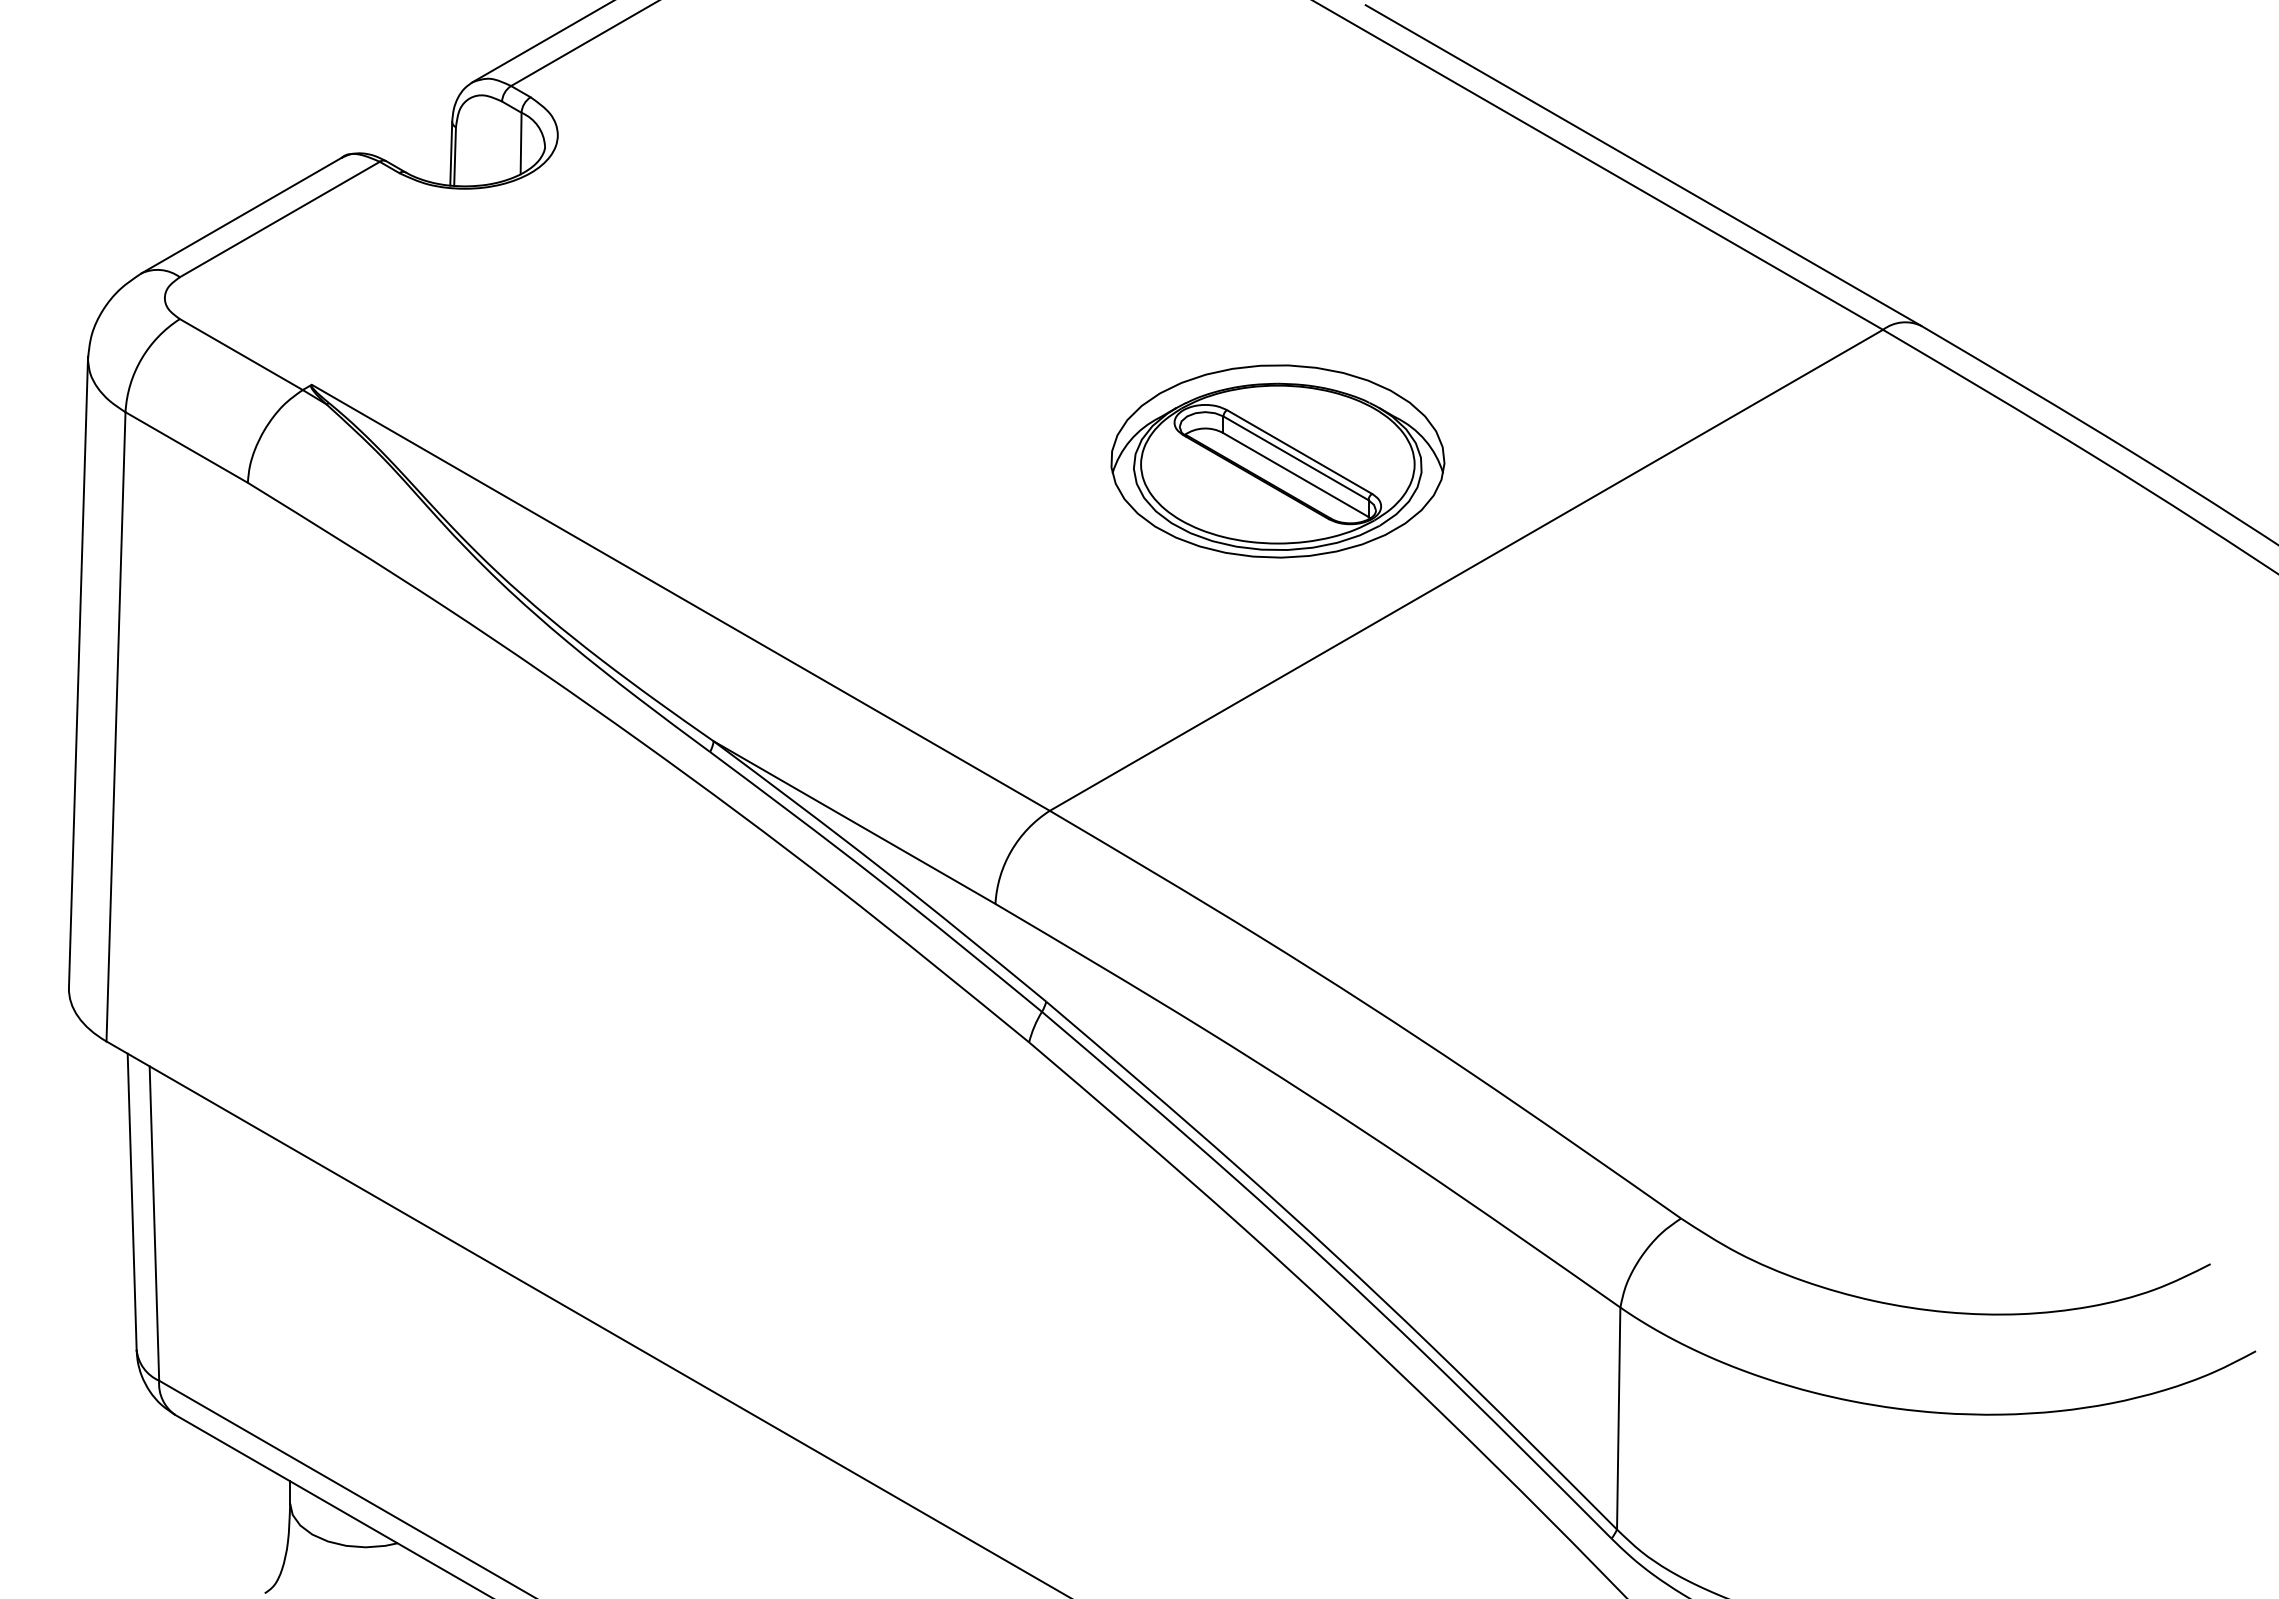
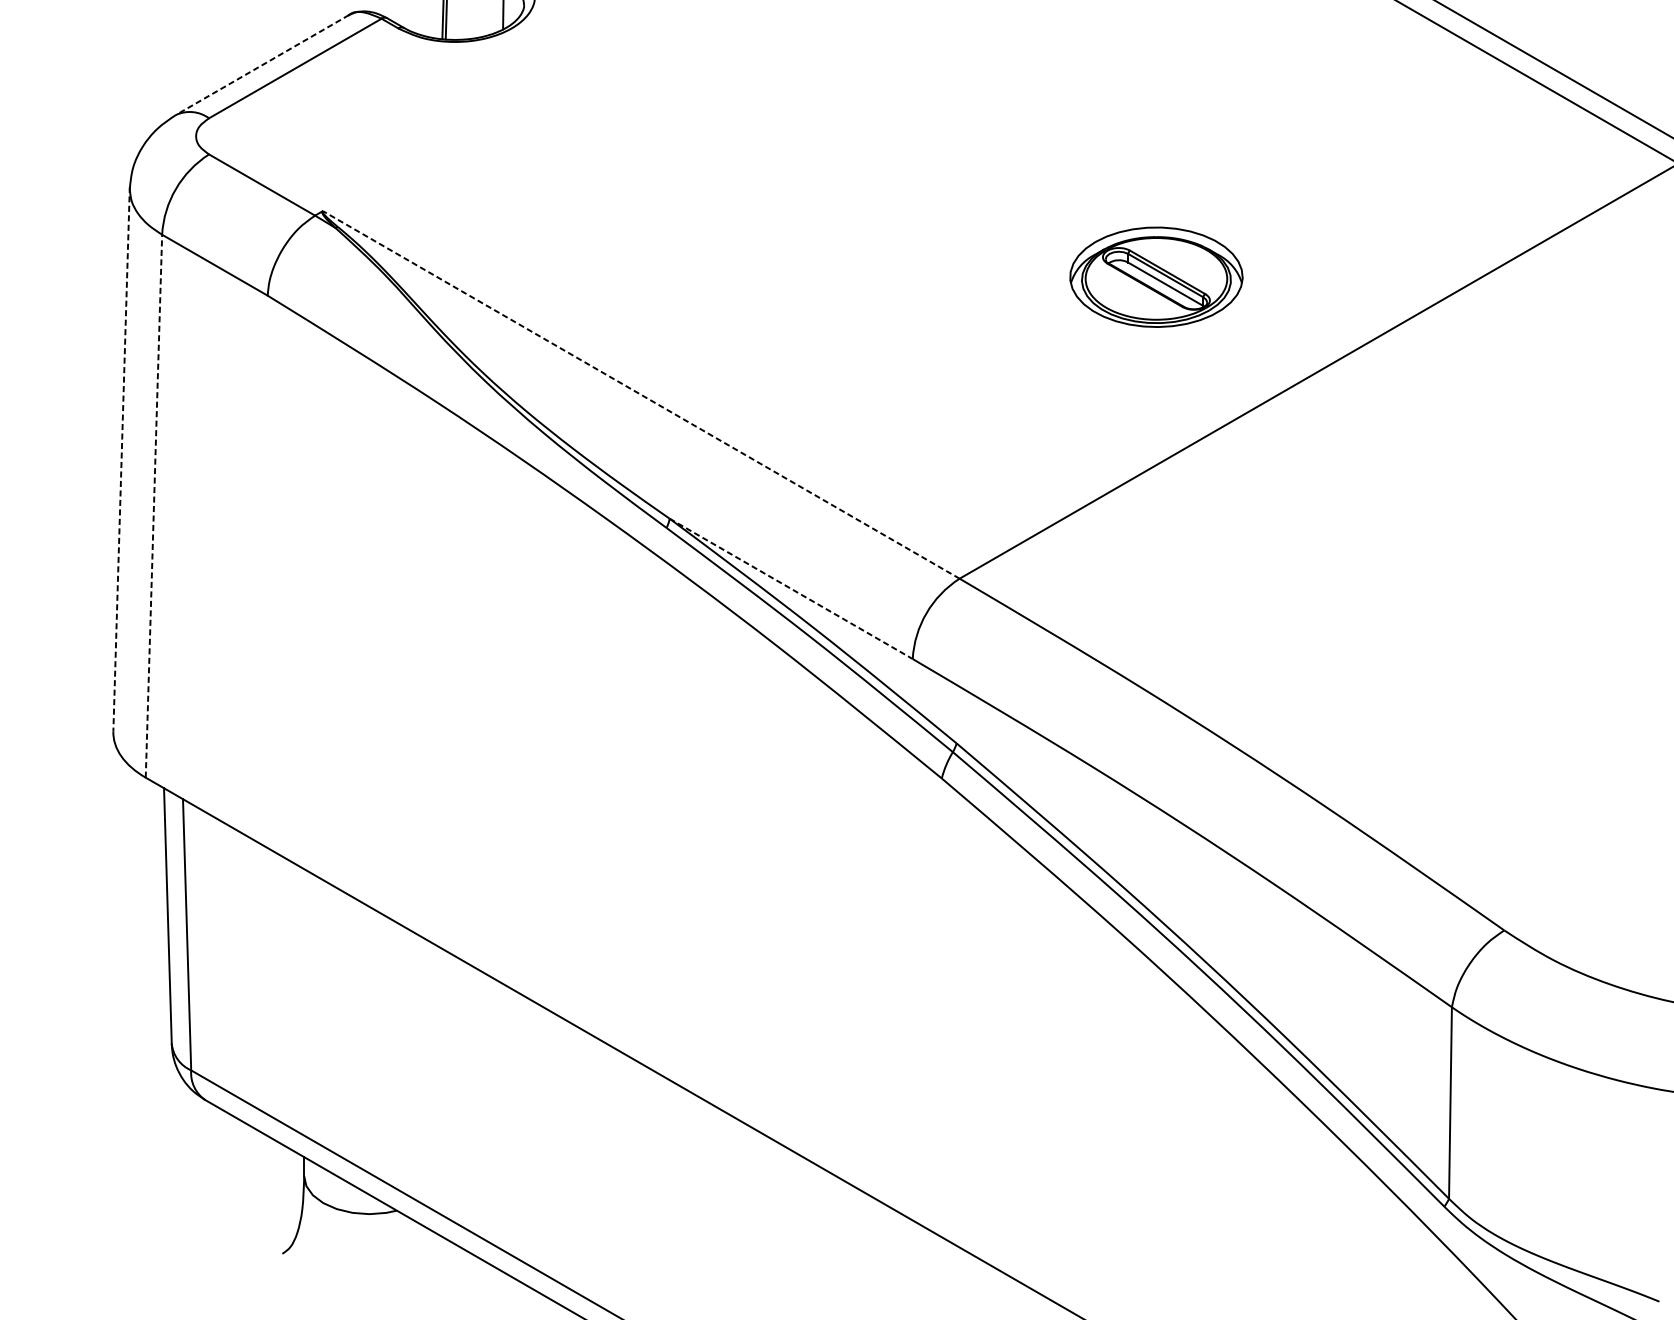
line: (241, 215) -> (262, 65), solid -> dashed
part: (1277, 461) -> (1156, 277), size x0.6
line: (680, 597) -> (641, 394), solid -> dashed
line: (78, 672) -> (121, 459), solid -> dashed
line: (116, 726) -> (154, 505), solid -> dashed
line: (854, 822) -> (791, 588), solid -> dashed

